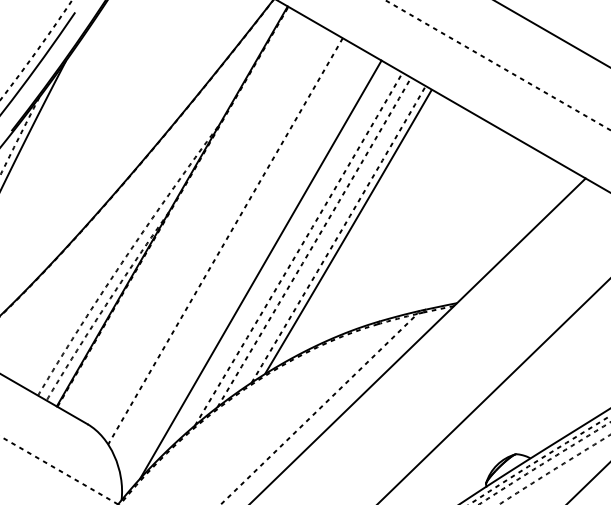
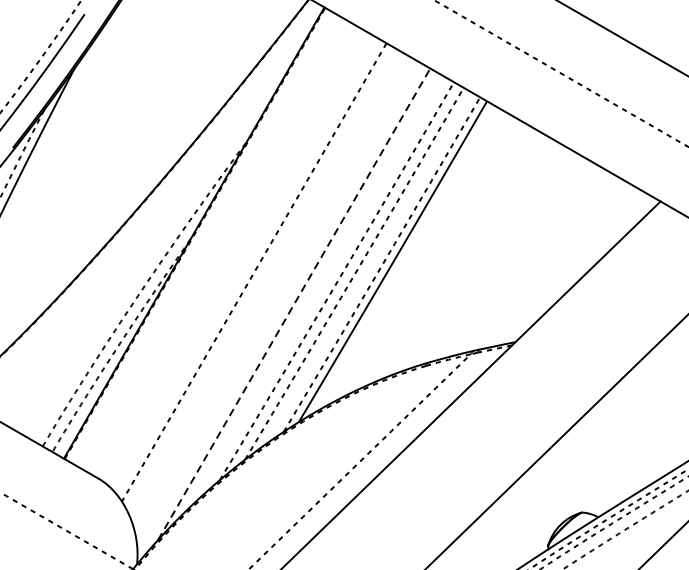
line: (261, 269) -> (294, 304), solid -> dashed

